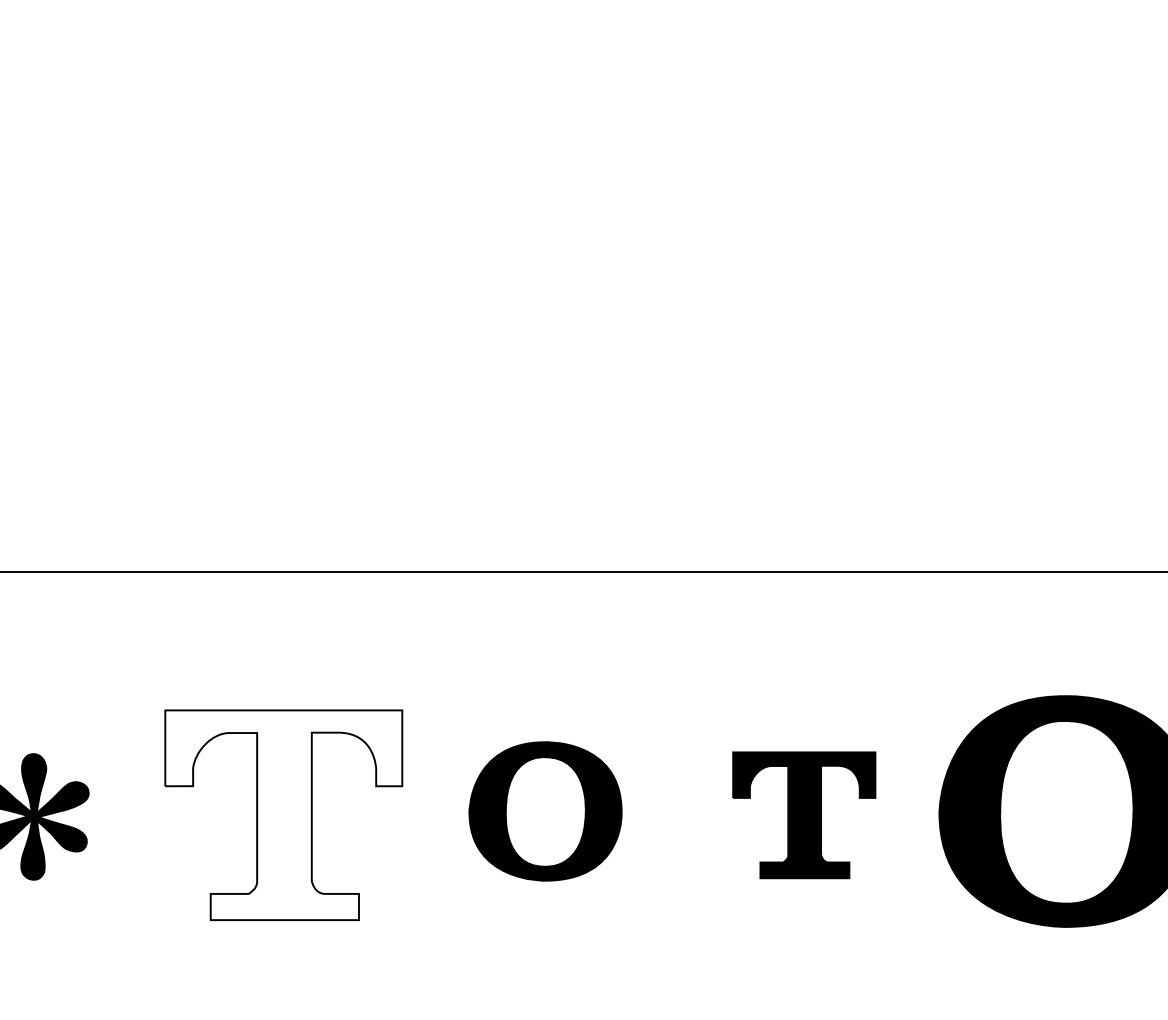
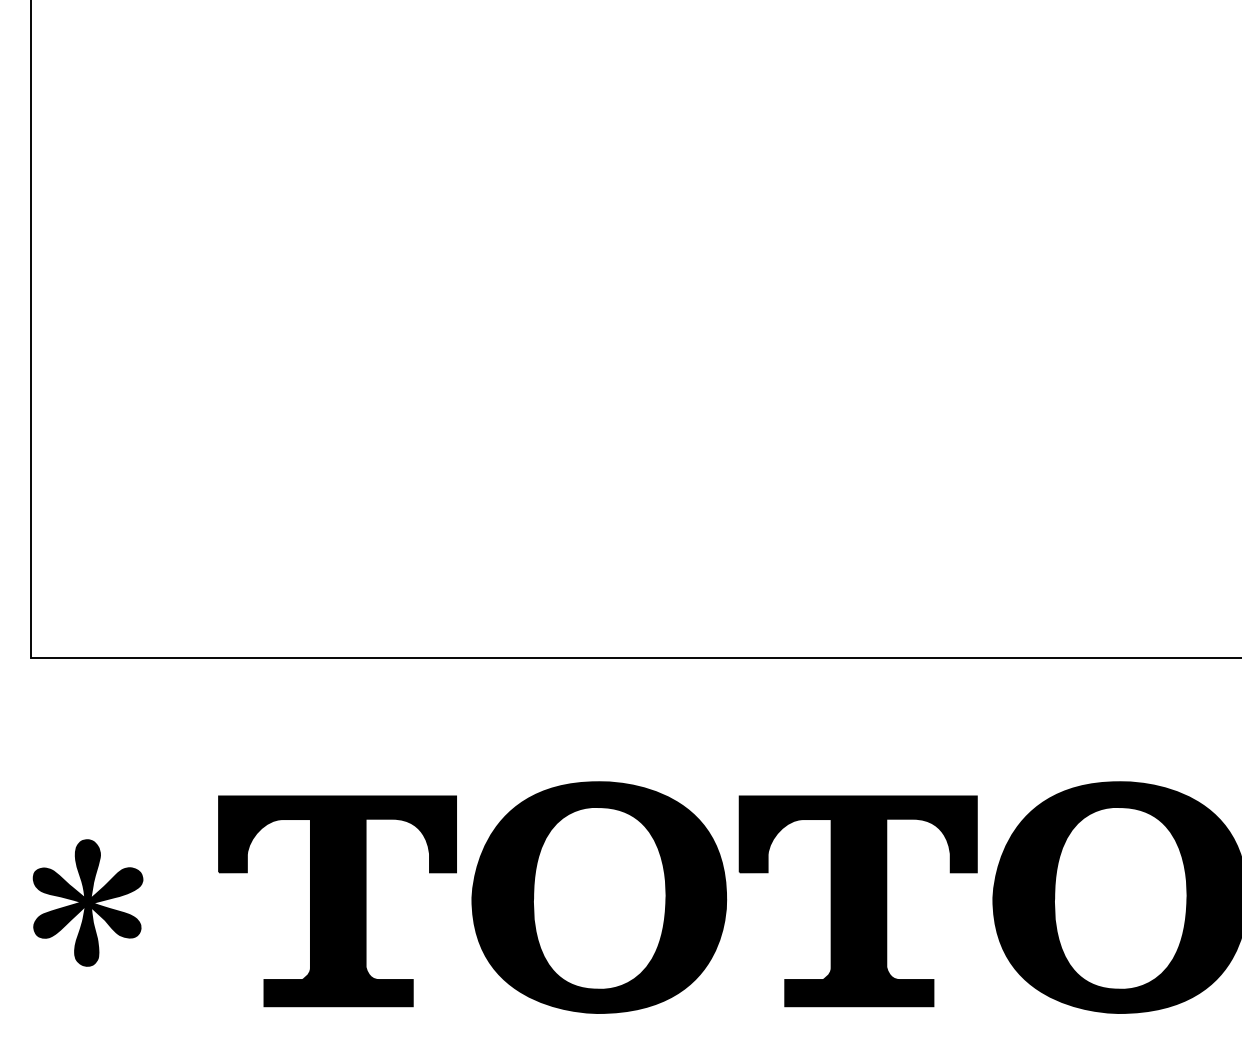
part: (545, 811) -> (599, 897), size x1.67
fill: (283, 815) -> (337, 901), added
part: (803, 815) -> (857, 901), size x1.67

